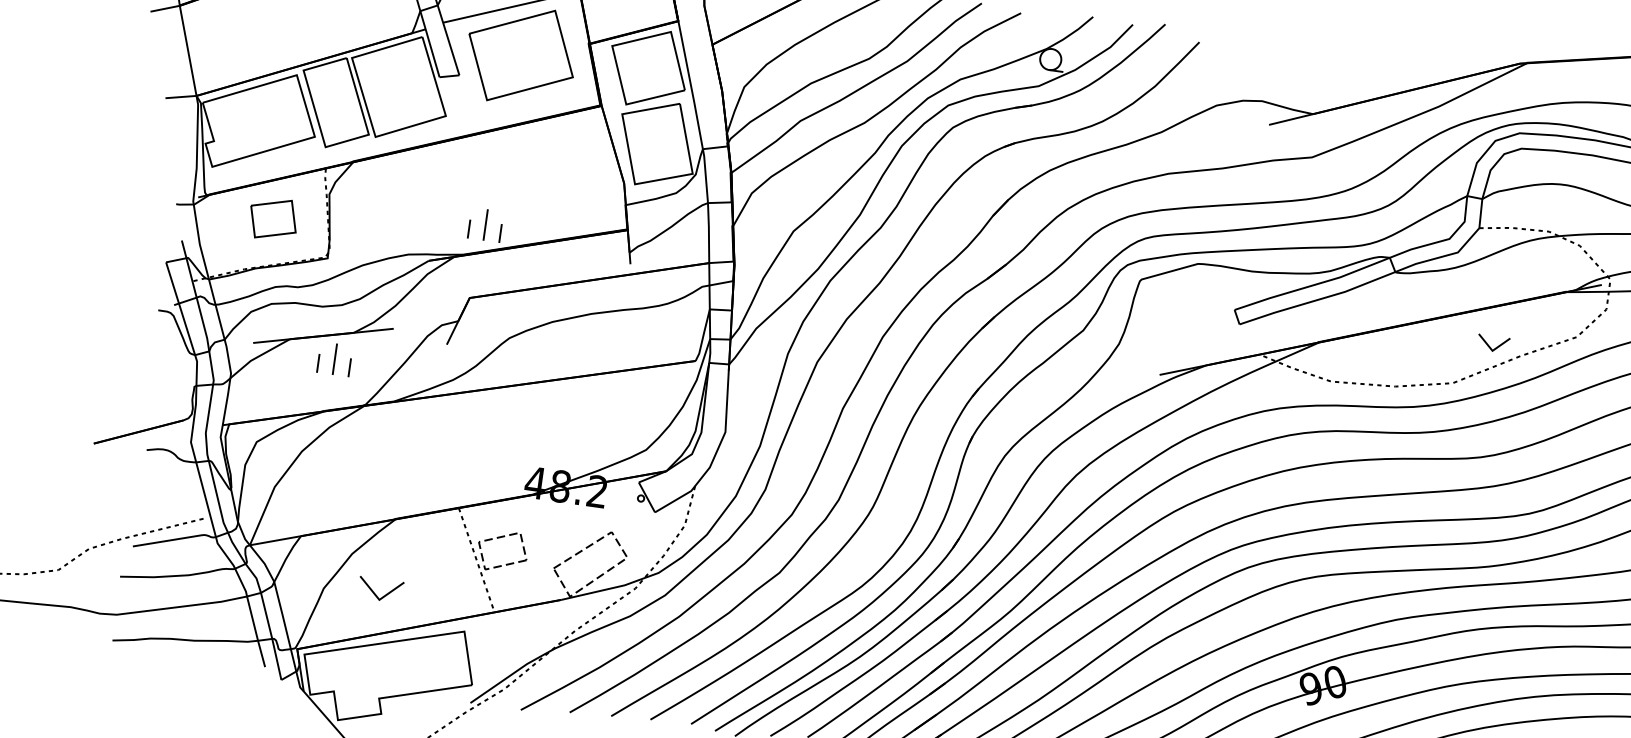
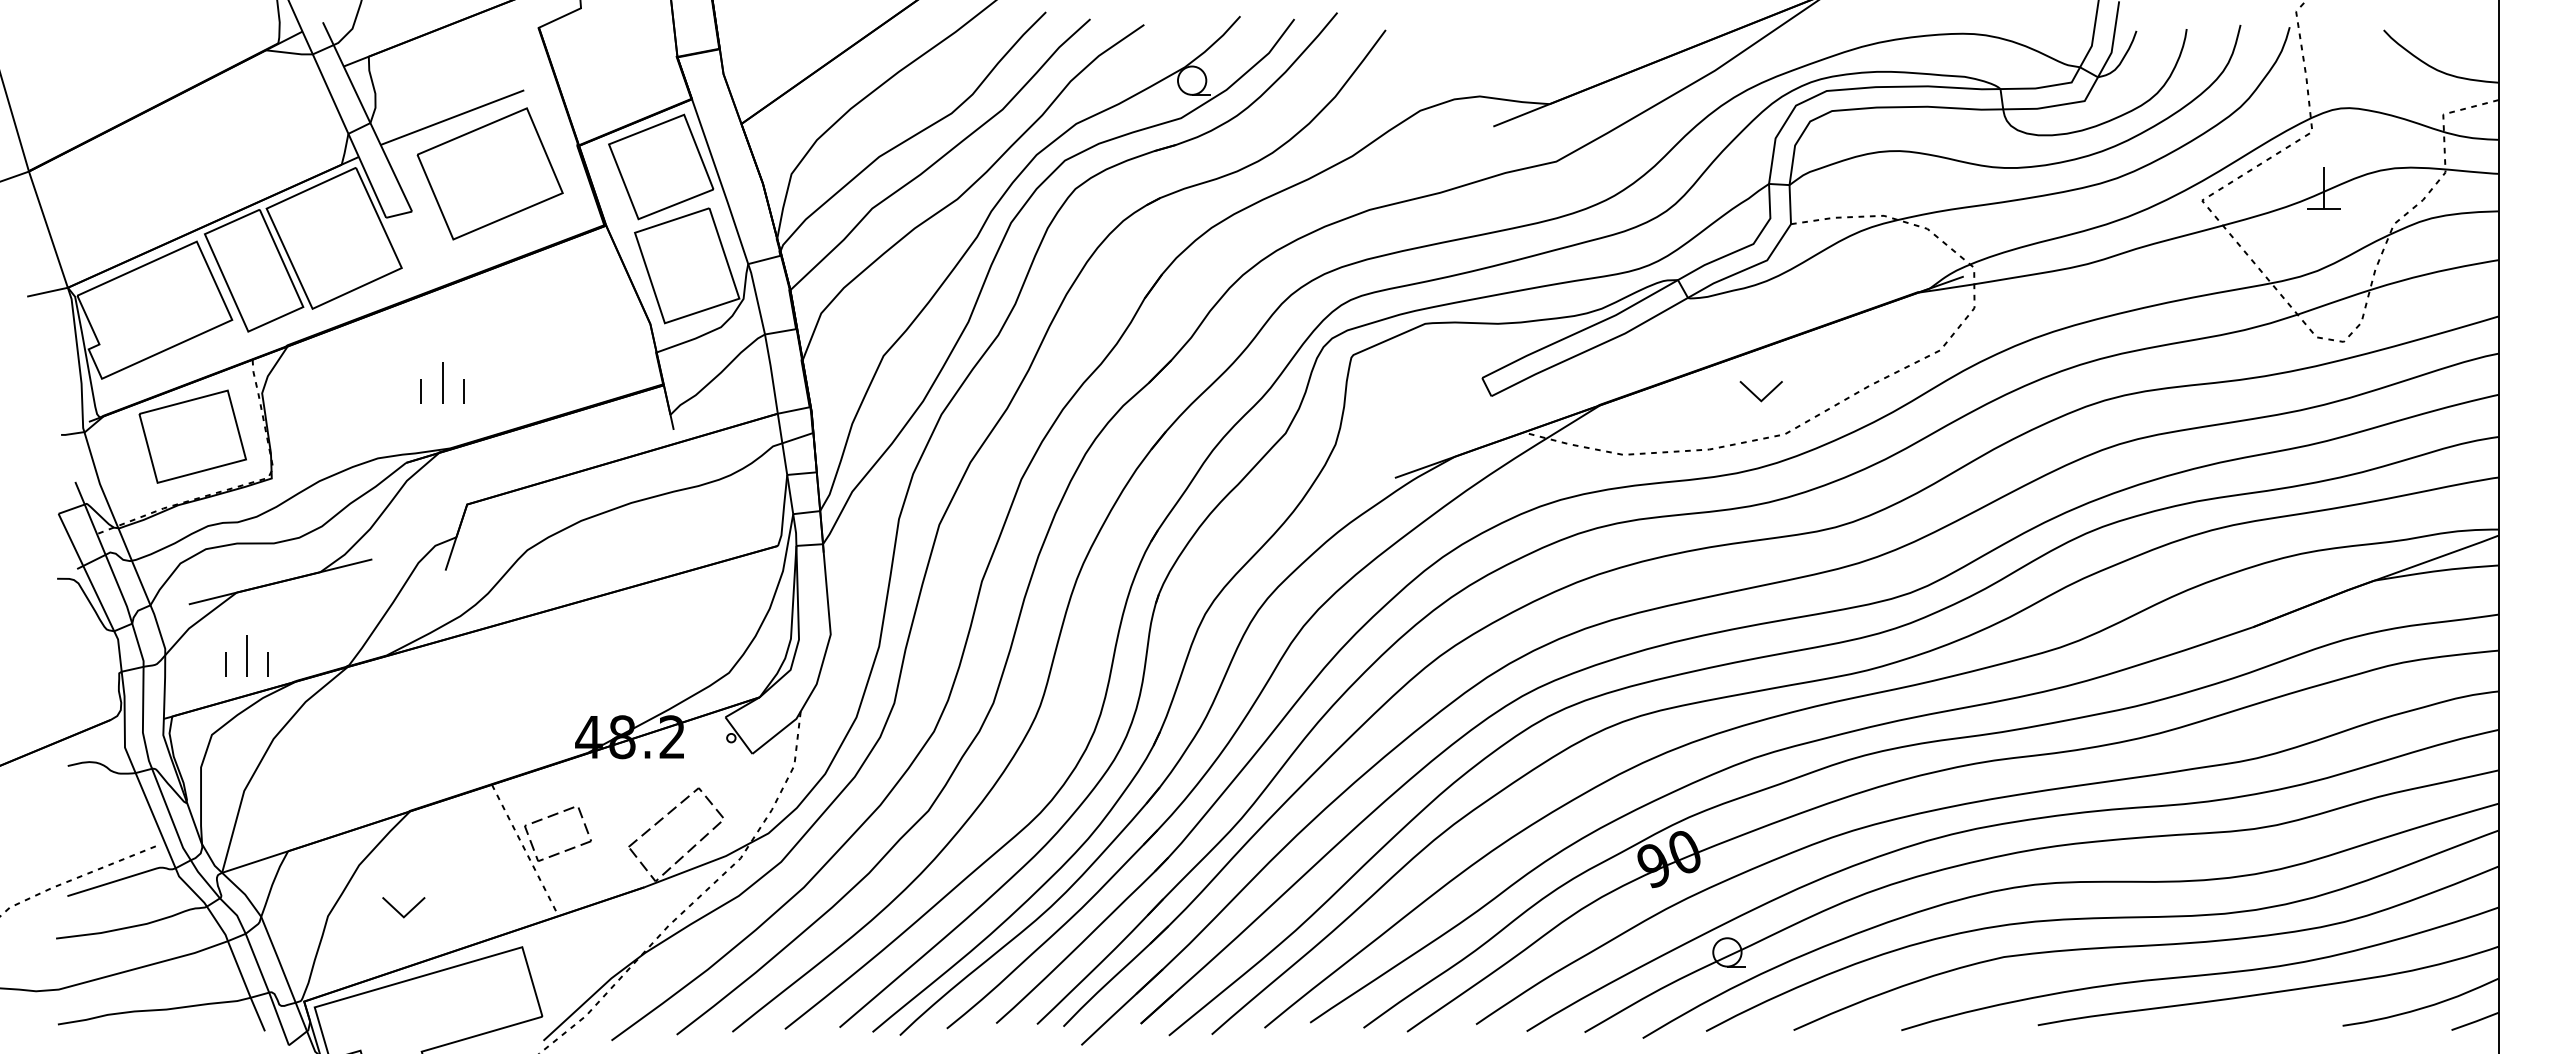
part: (273, 219) -> (192, 436), size x1.67
part: (485, 224) -> (442, 382), moved
part: (1492, 343) -> (1760, 391), moved
part: (334, 359) -> (246, 655), moved
part: (380, 589) -> (403, 907), size x0.71

